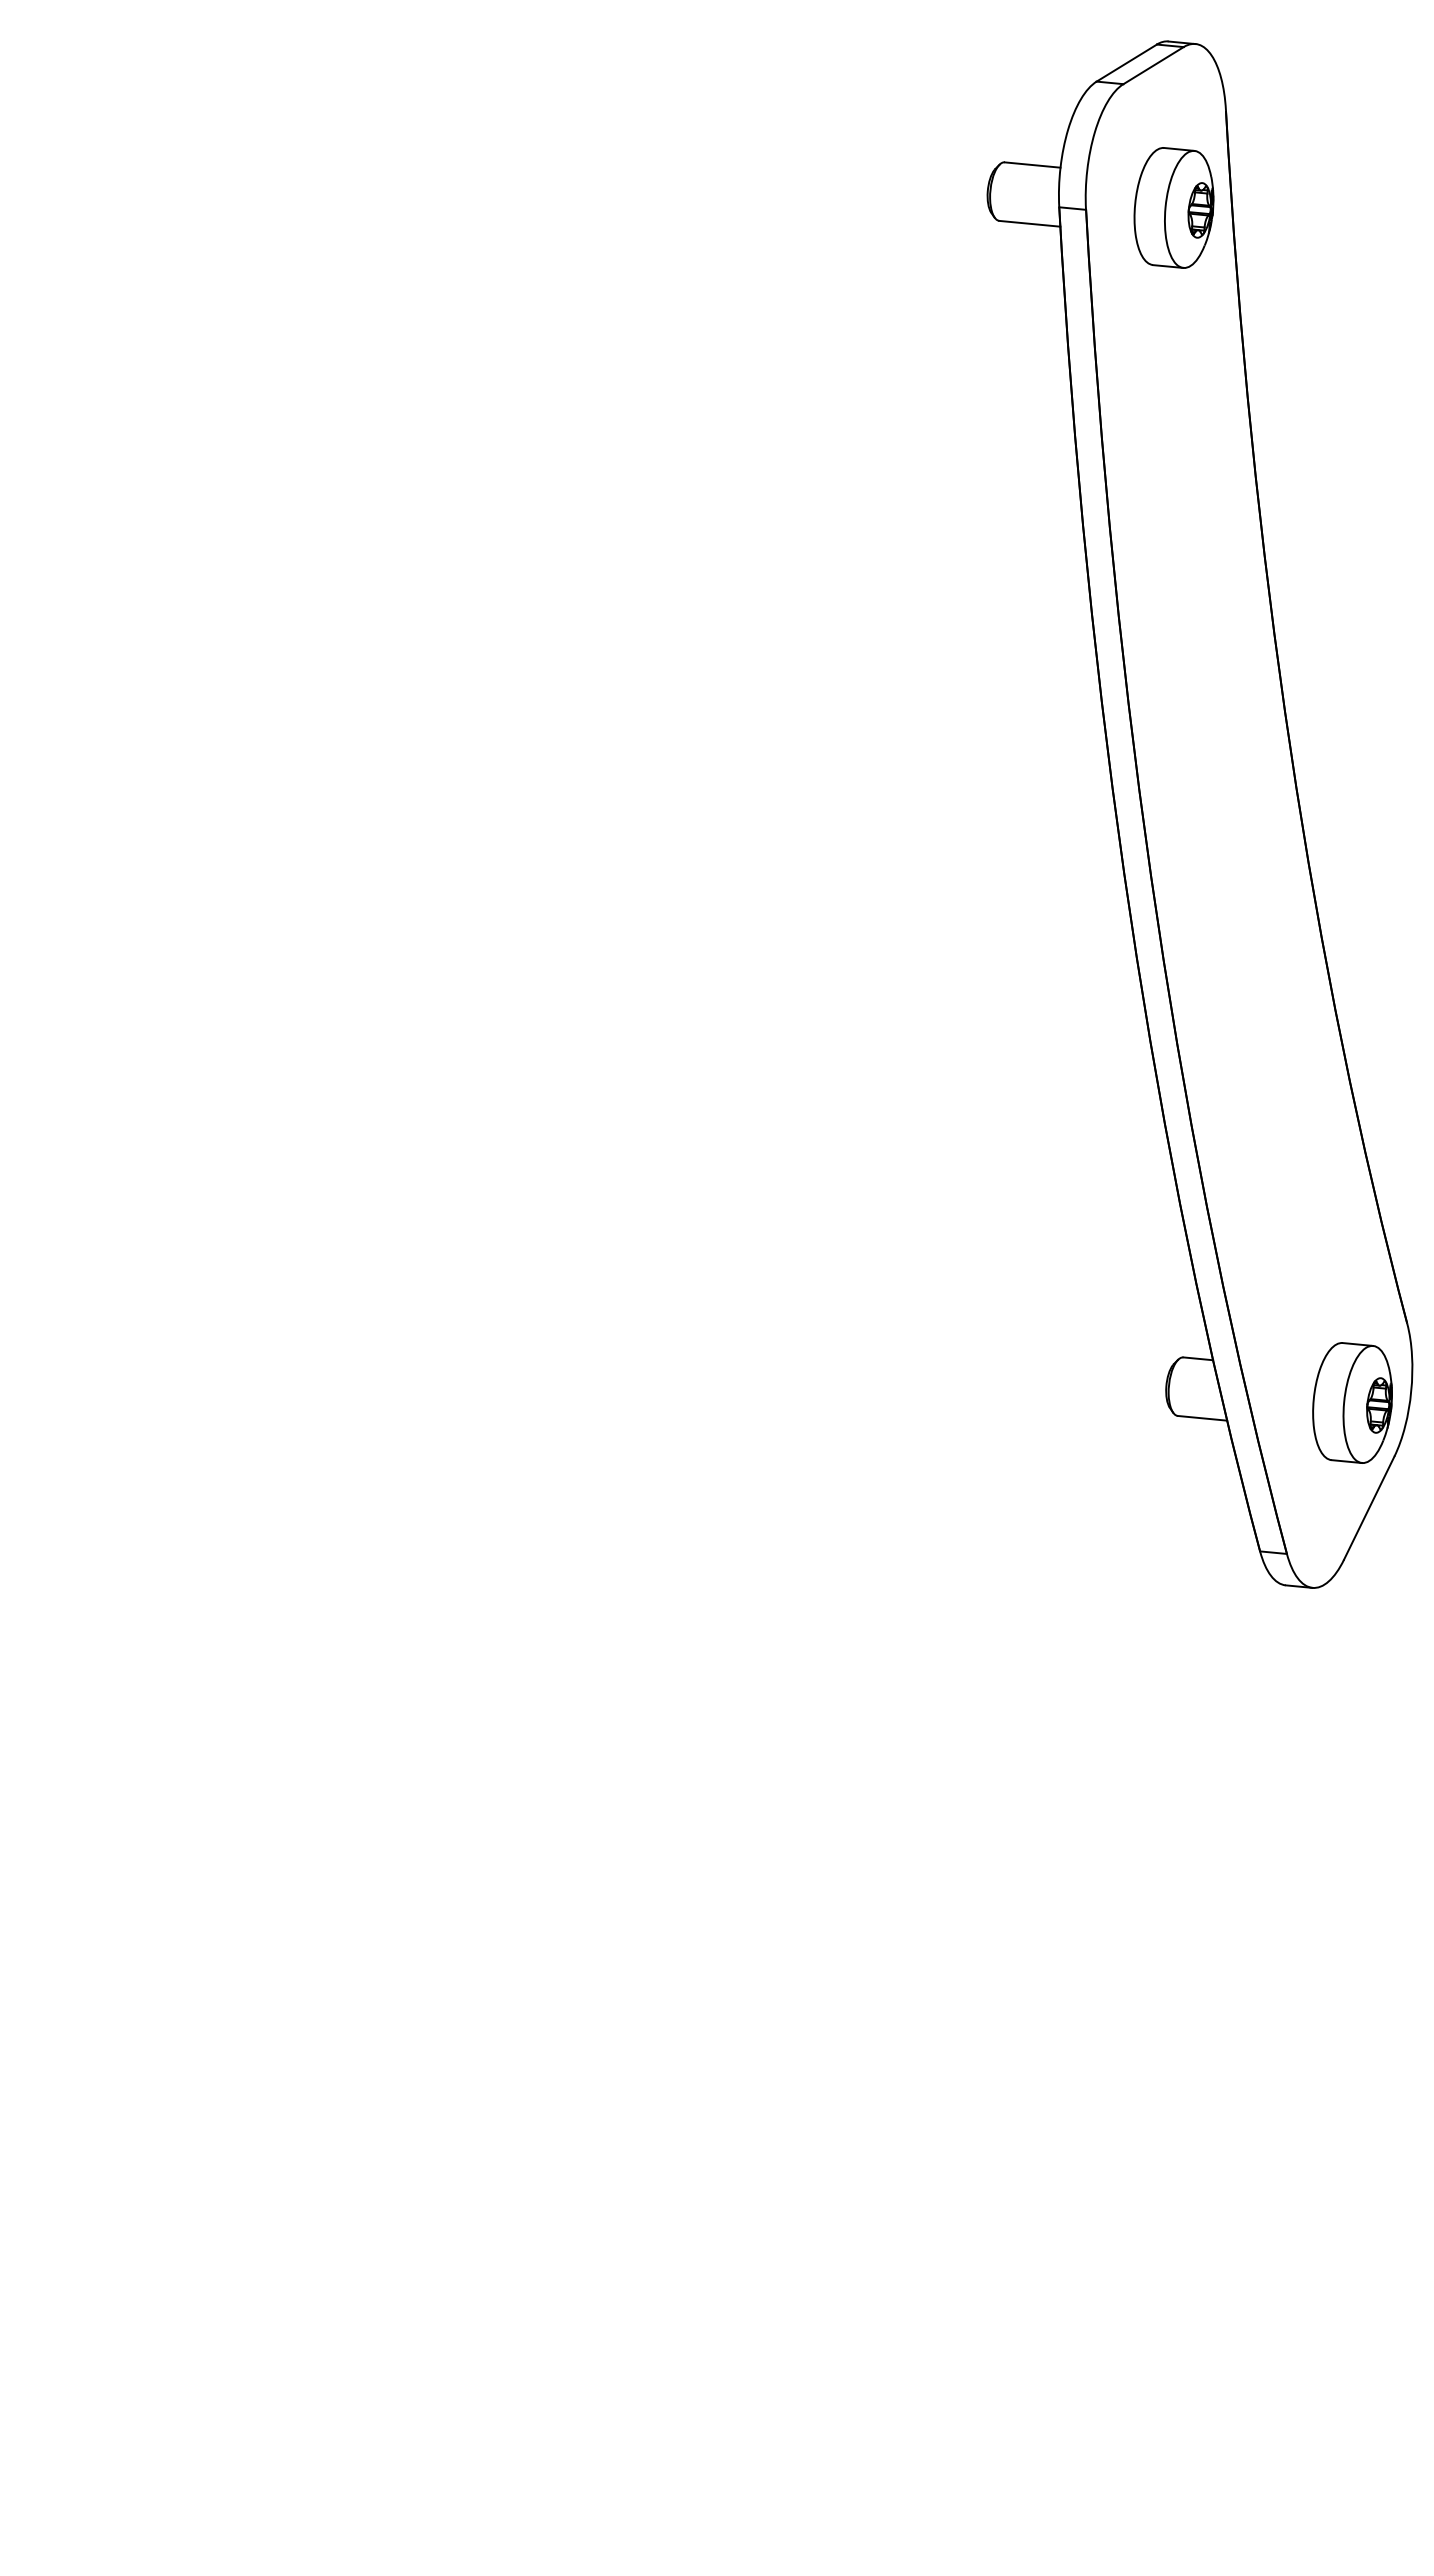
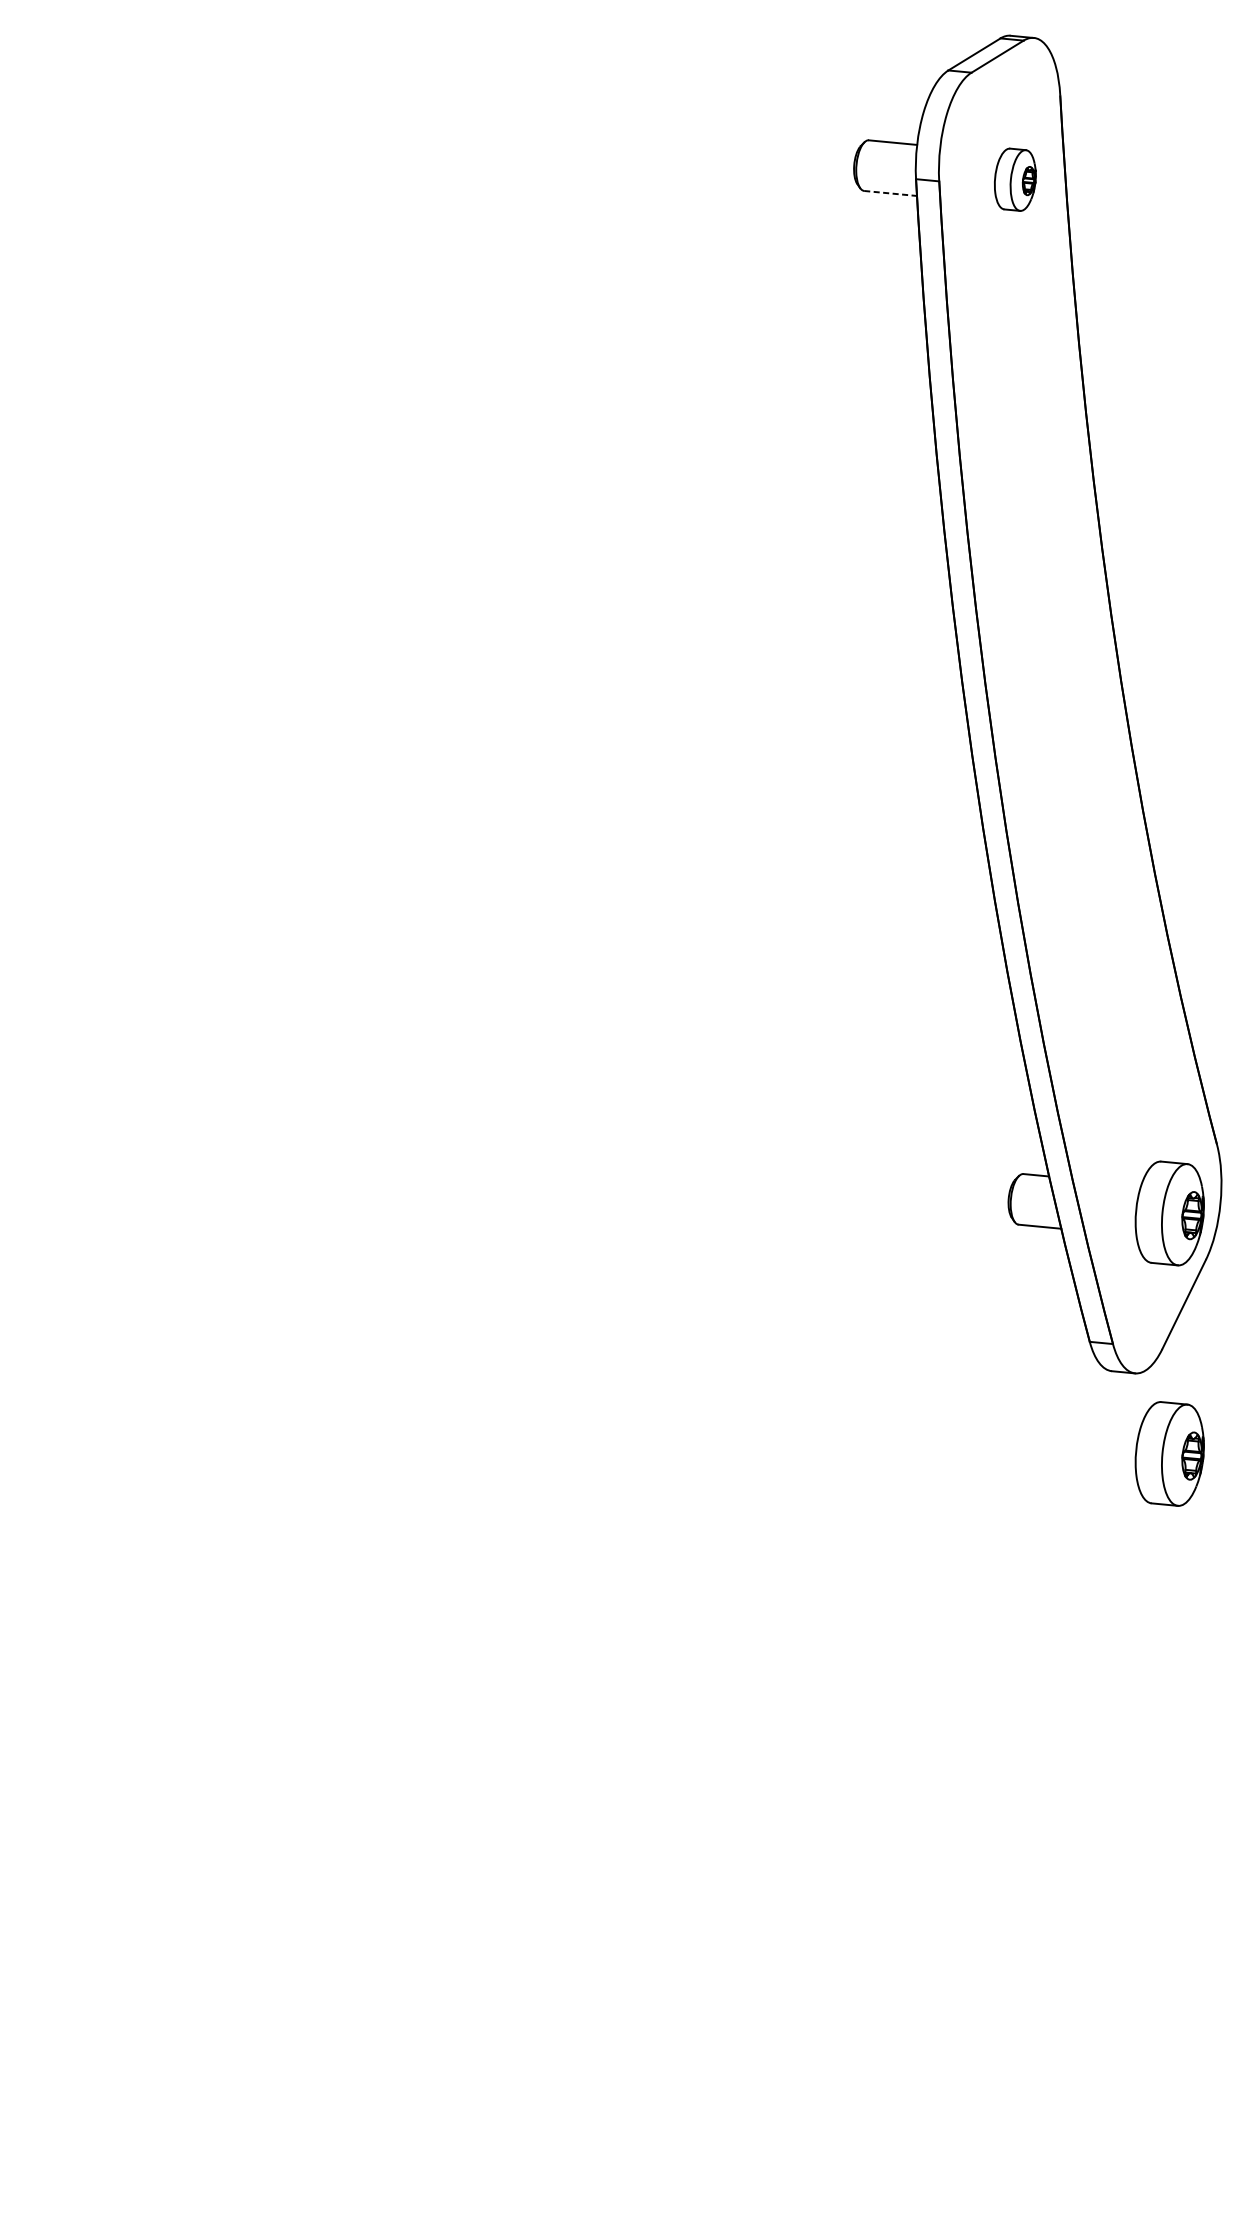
part: (1173, 207) -> (1014, 179), size x0.6
line: (1029, 223) -> (890, 193), solid -> dashed
part: (1352, 1680) -> (1169, 1453), added

